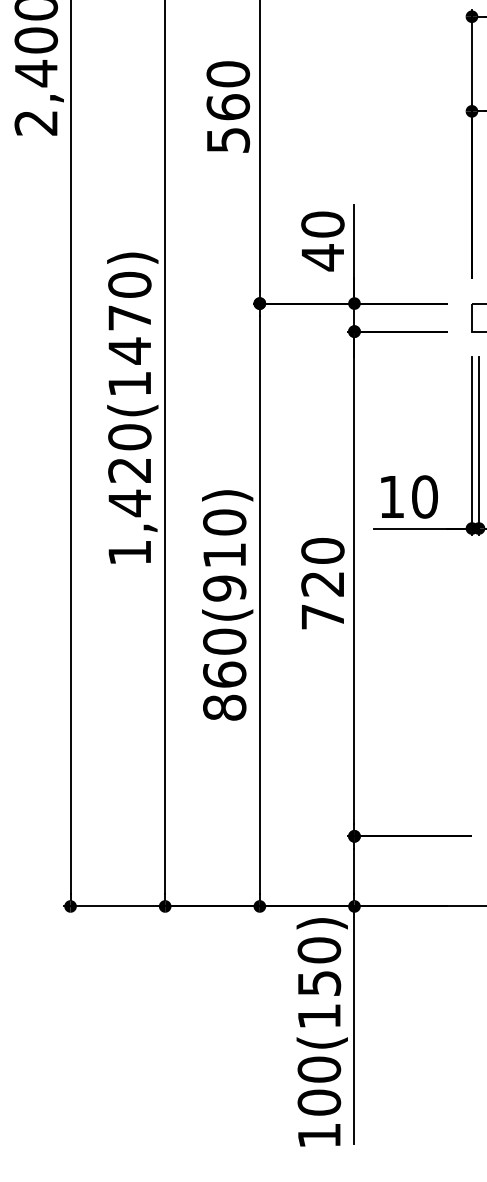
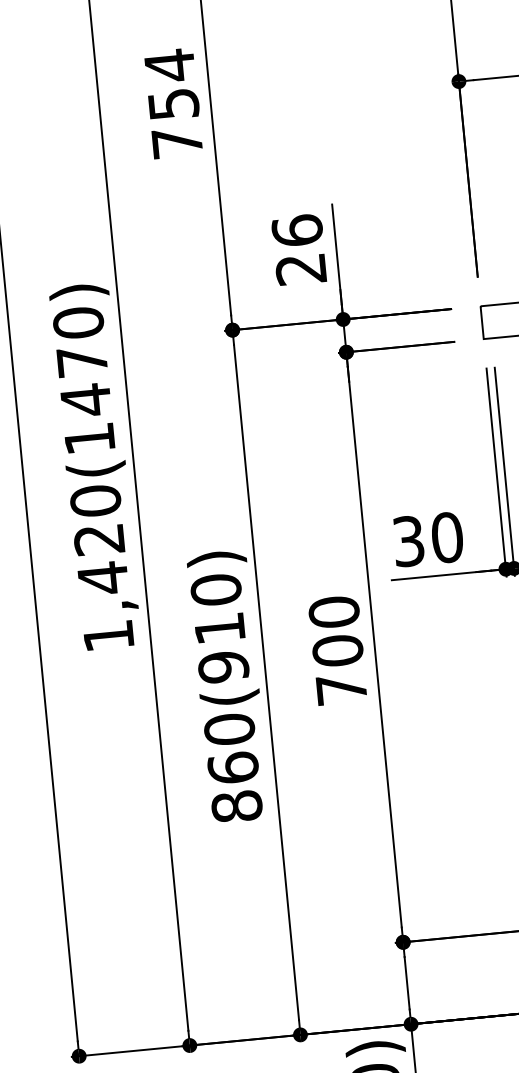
text: (228, 106) -> (173, 103), 560 -> 754
text: (322, 241) -> (298, 250), 40 -> 26
text: (391, 496) -> (408, 540), 10 -> 30
text: (322, 583) -> (337, 650), 720 -> 700

